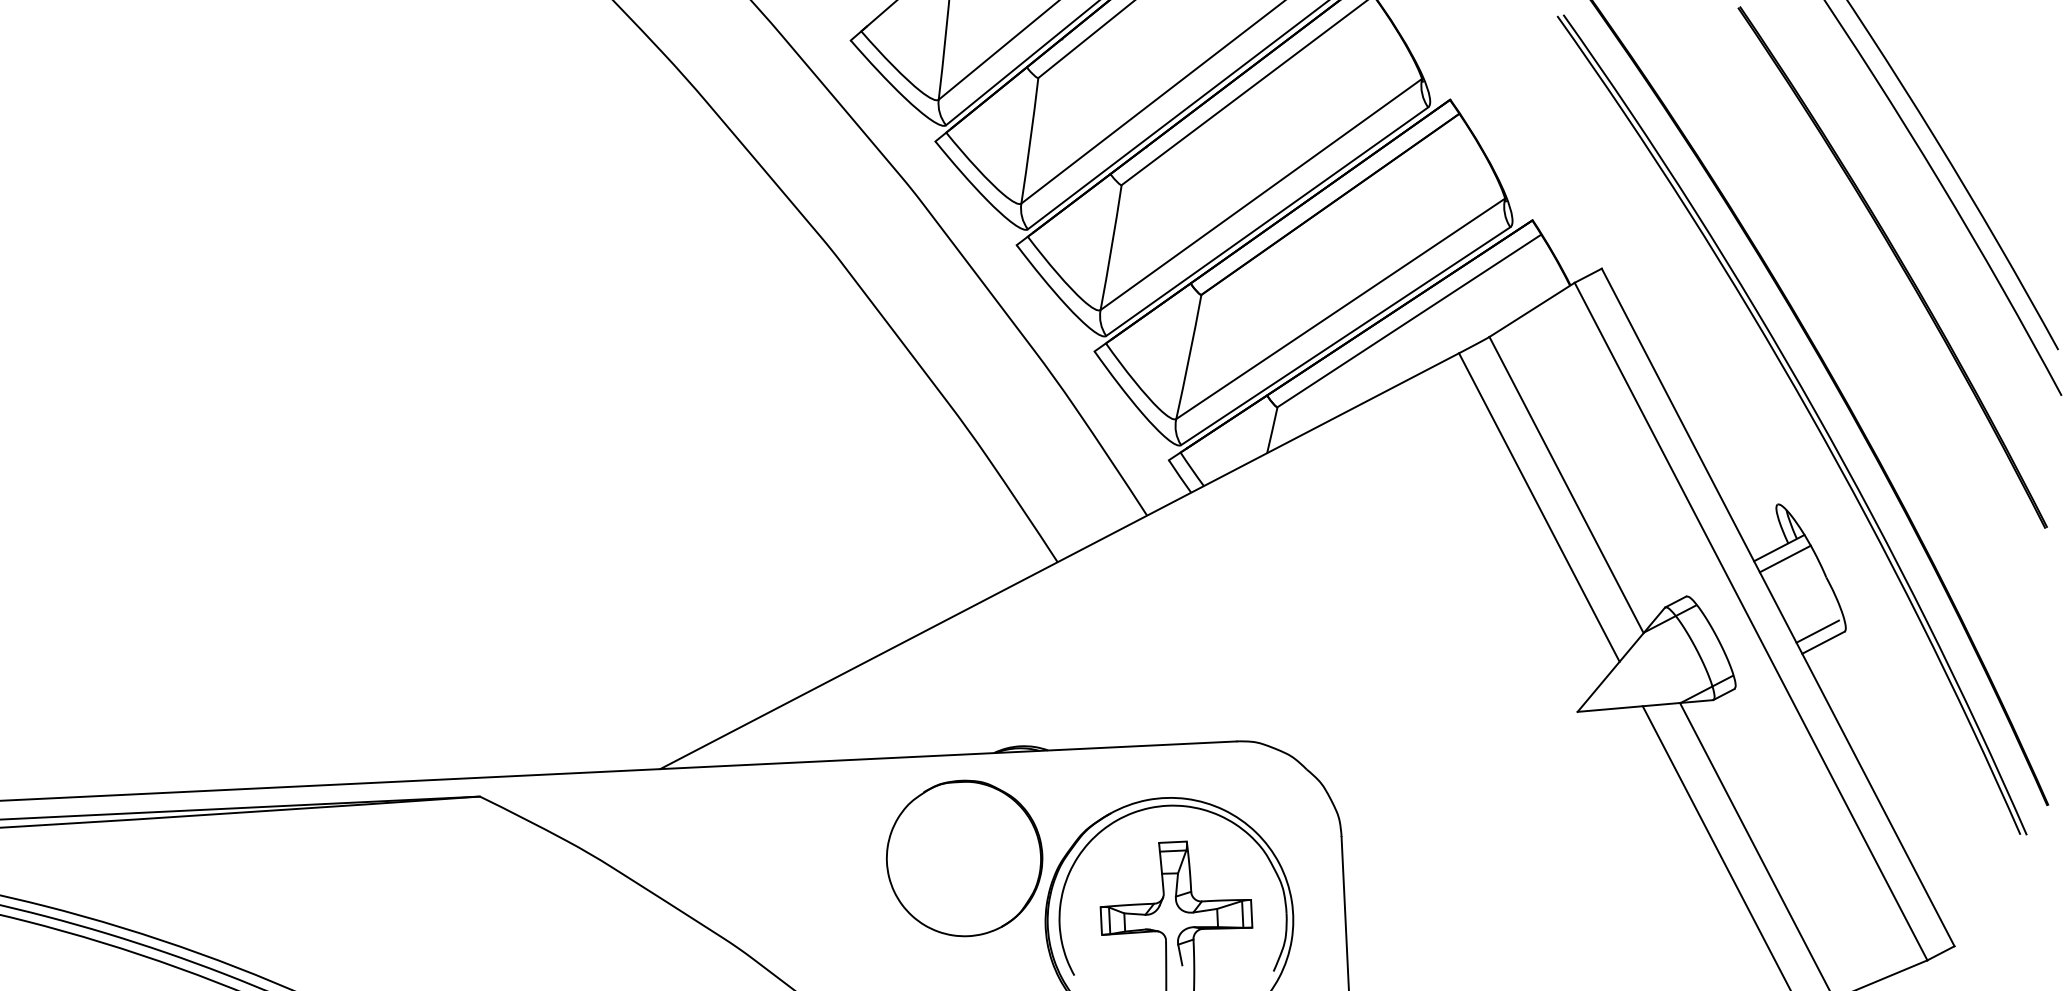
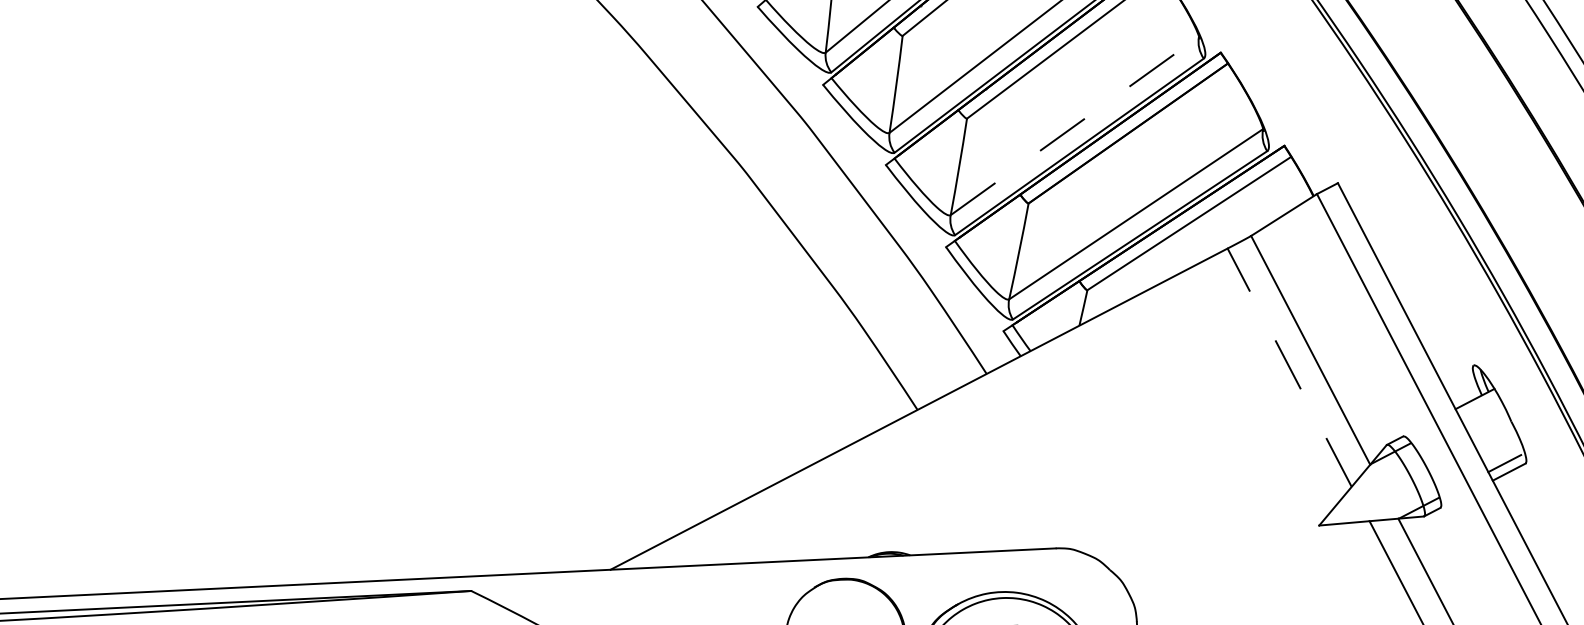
line: (1261, 194) -> (1075, 125), solid -> dashed
line: (1539, 507) -> (1289, 367), solid -> dashed
line: (1784, 558) -> (1479, 407), removed

